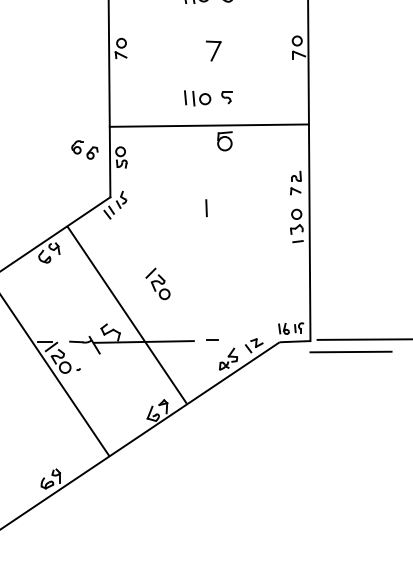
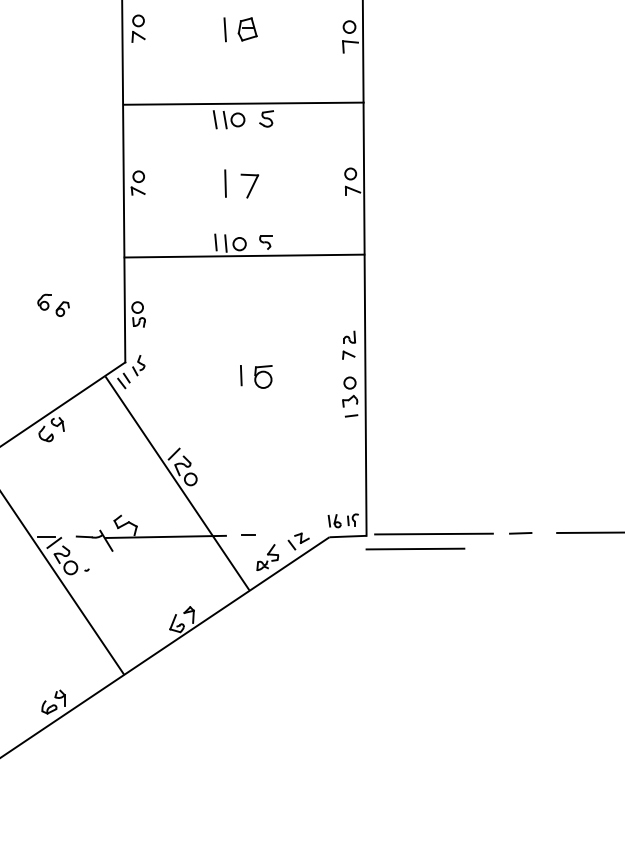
line: (193, 48) -> (225, 183), added
line: (209, 125) -> (244, 255), moved
part: (224, 140) -> (263, 376), moved
part: (84, 149) -> (53, 304), moved
line: (127, 315) -> (177, 483), moved

